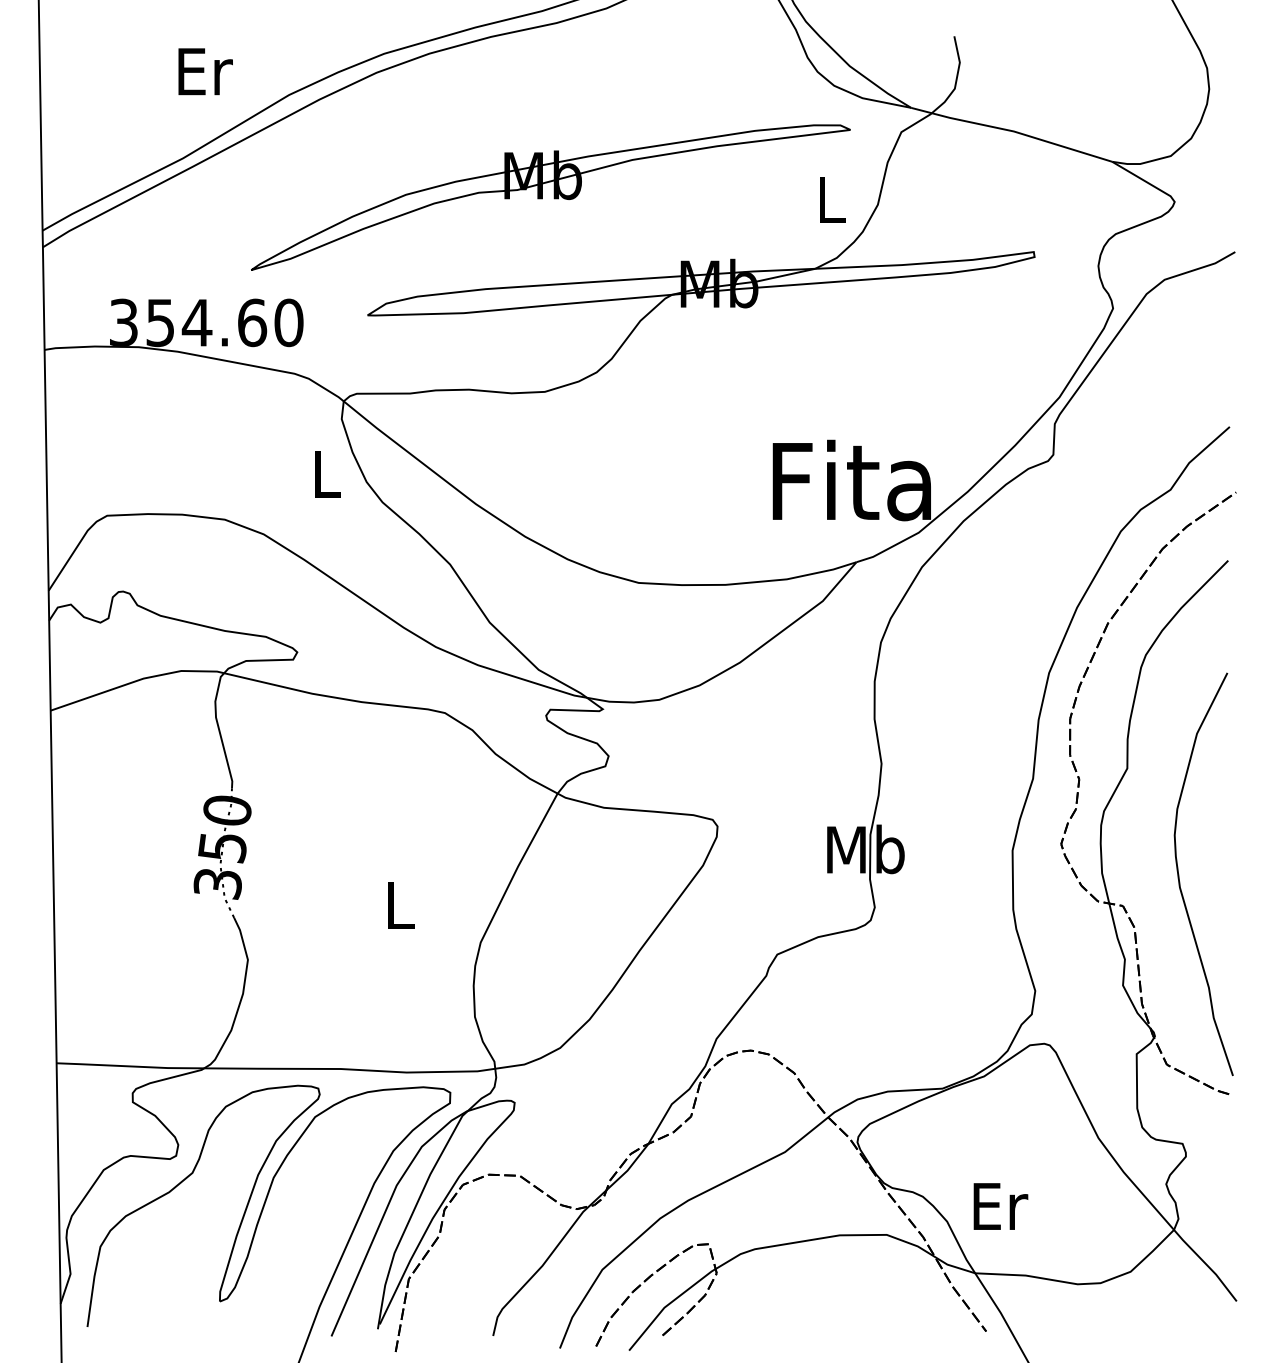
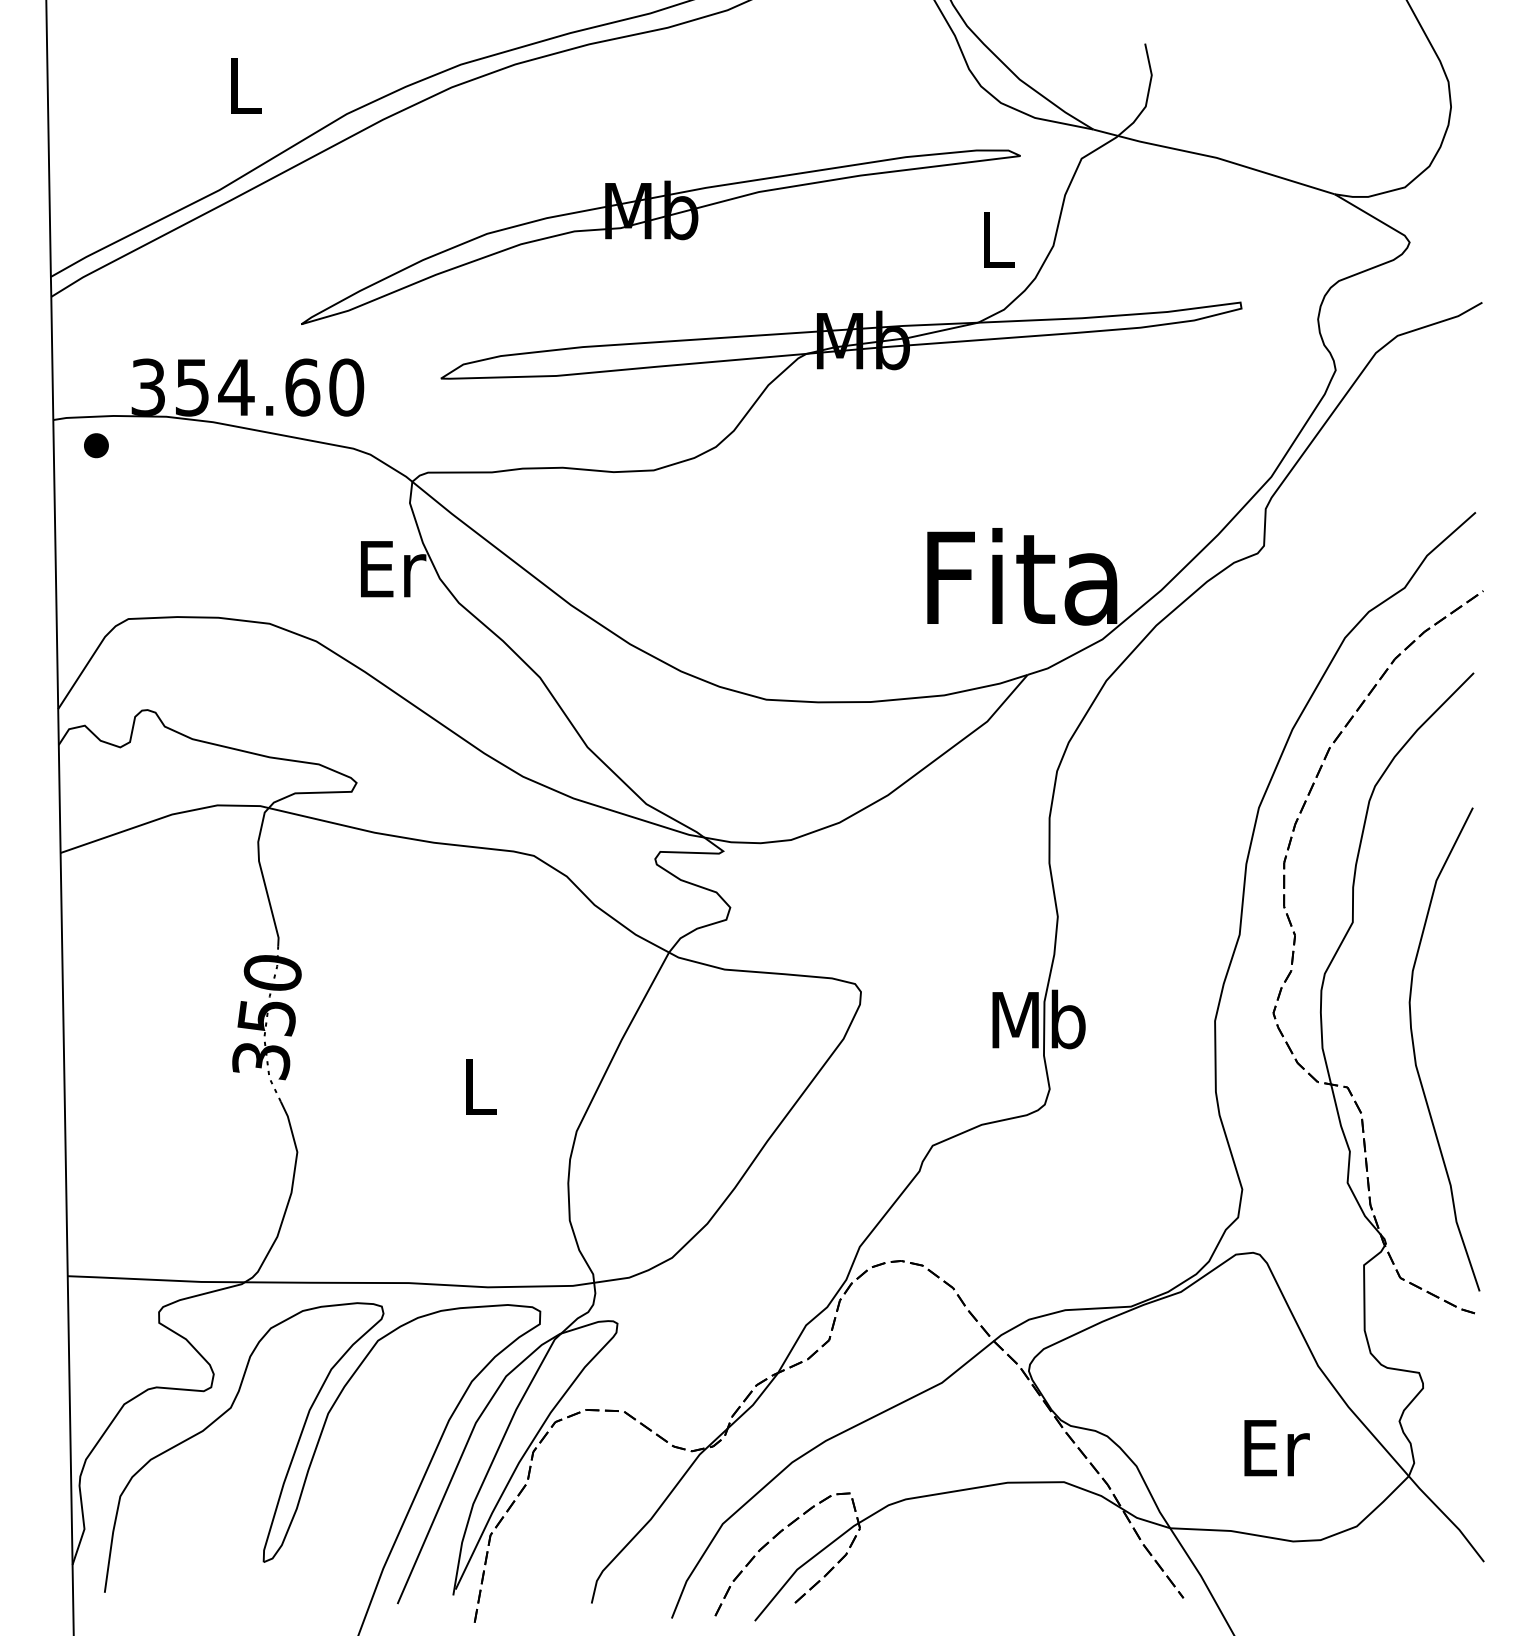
text: (205, 72) -> (246, 86), Er -> L
part: (80, 371) -> (96, 445), added
text: (328, 474) -> (393, 569), L -> Er
text: (1000, 1206) -> (1276, 1448), moved

